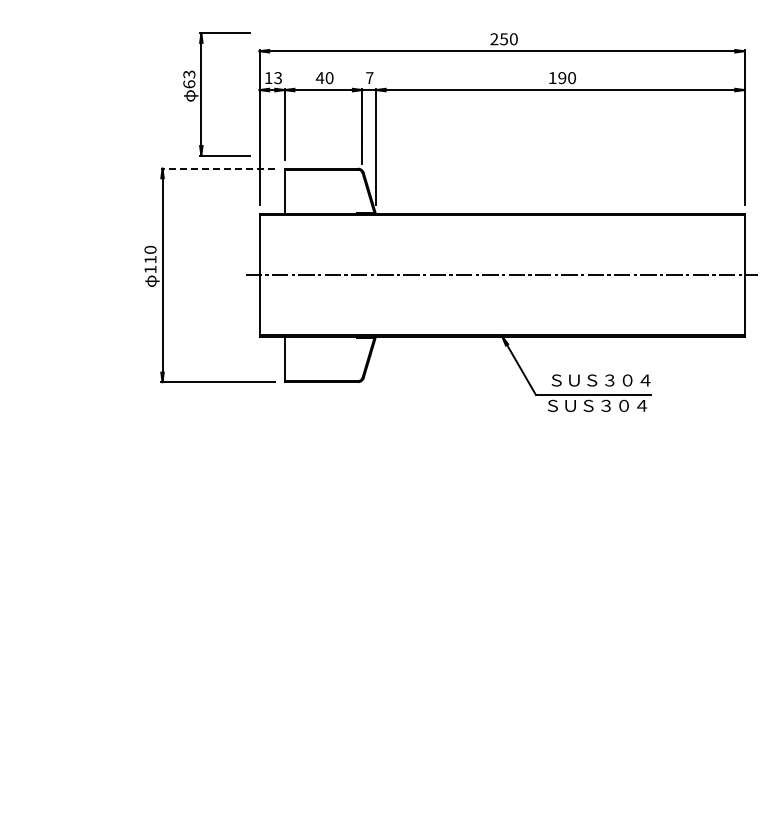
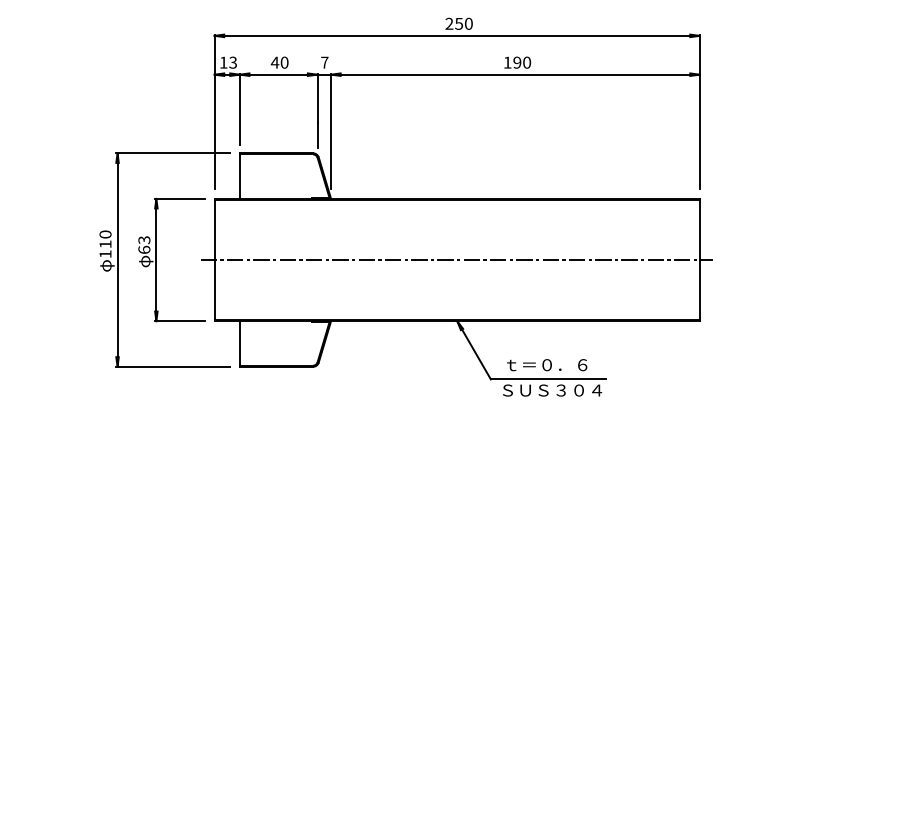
part: (201, 93) -> (156, 259), moved
line: (218, 168) -> (173, 153), dashed -> solid
text: (600, 380) -> (555, 365), ＳＵＳ３０４ -> ｔ＝０．６

